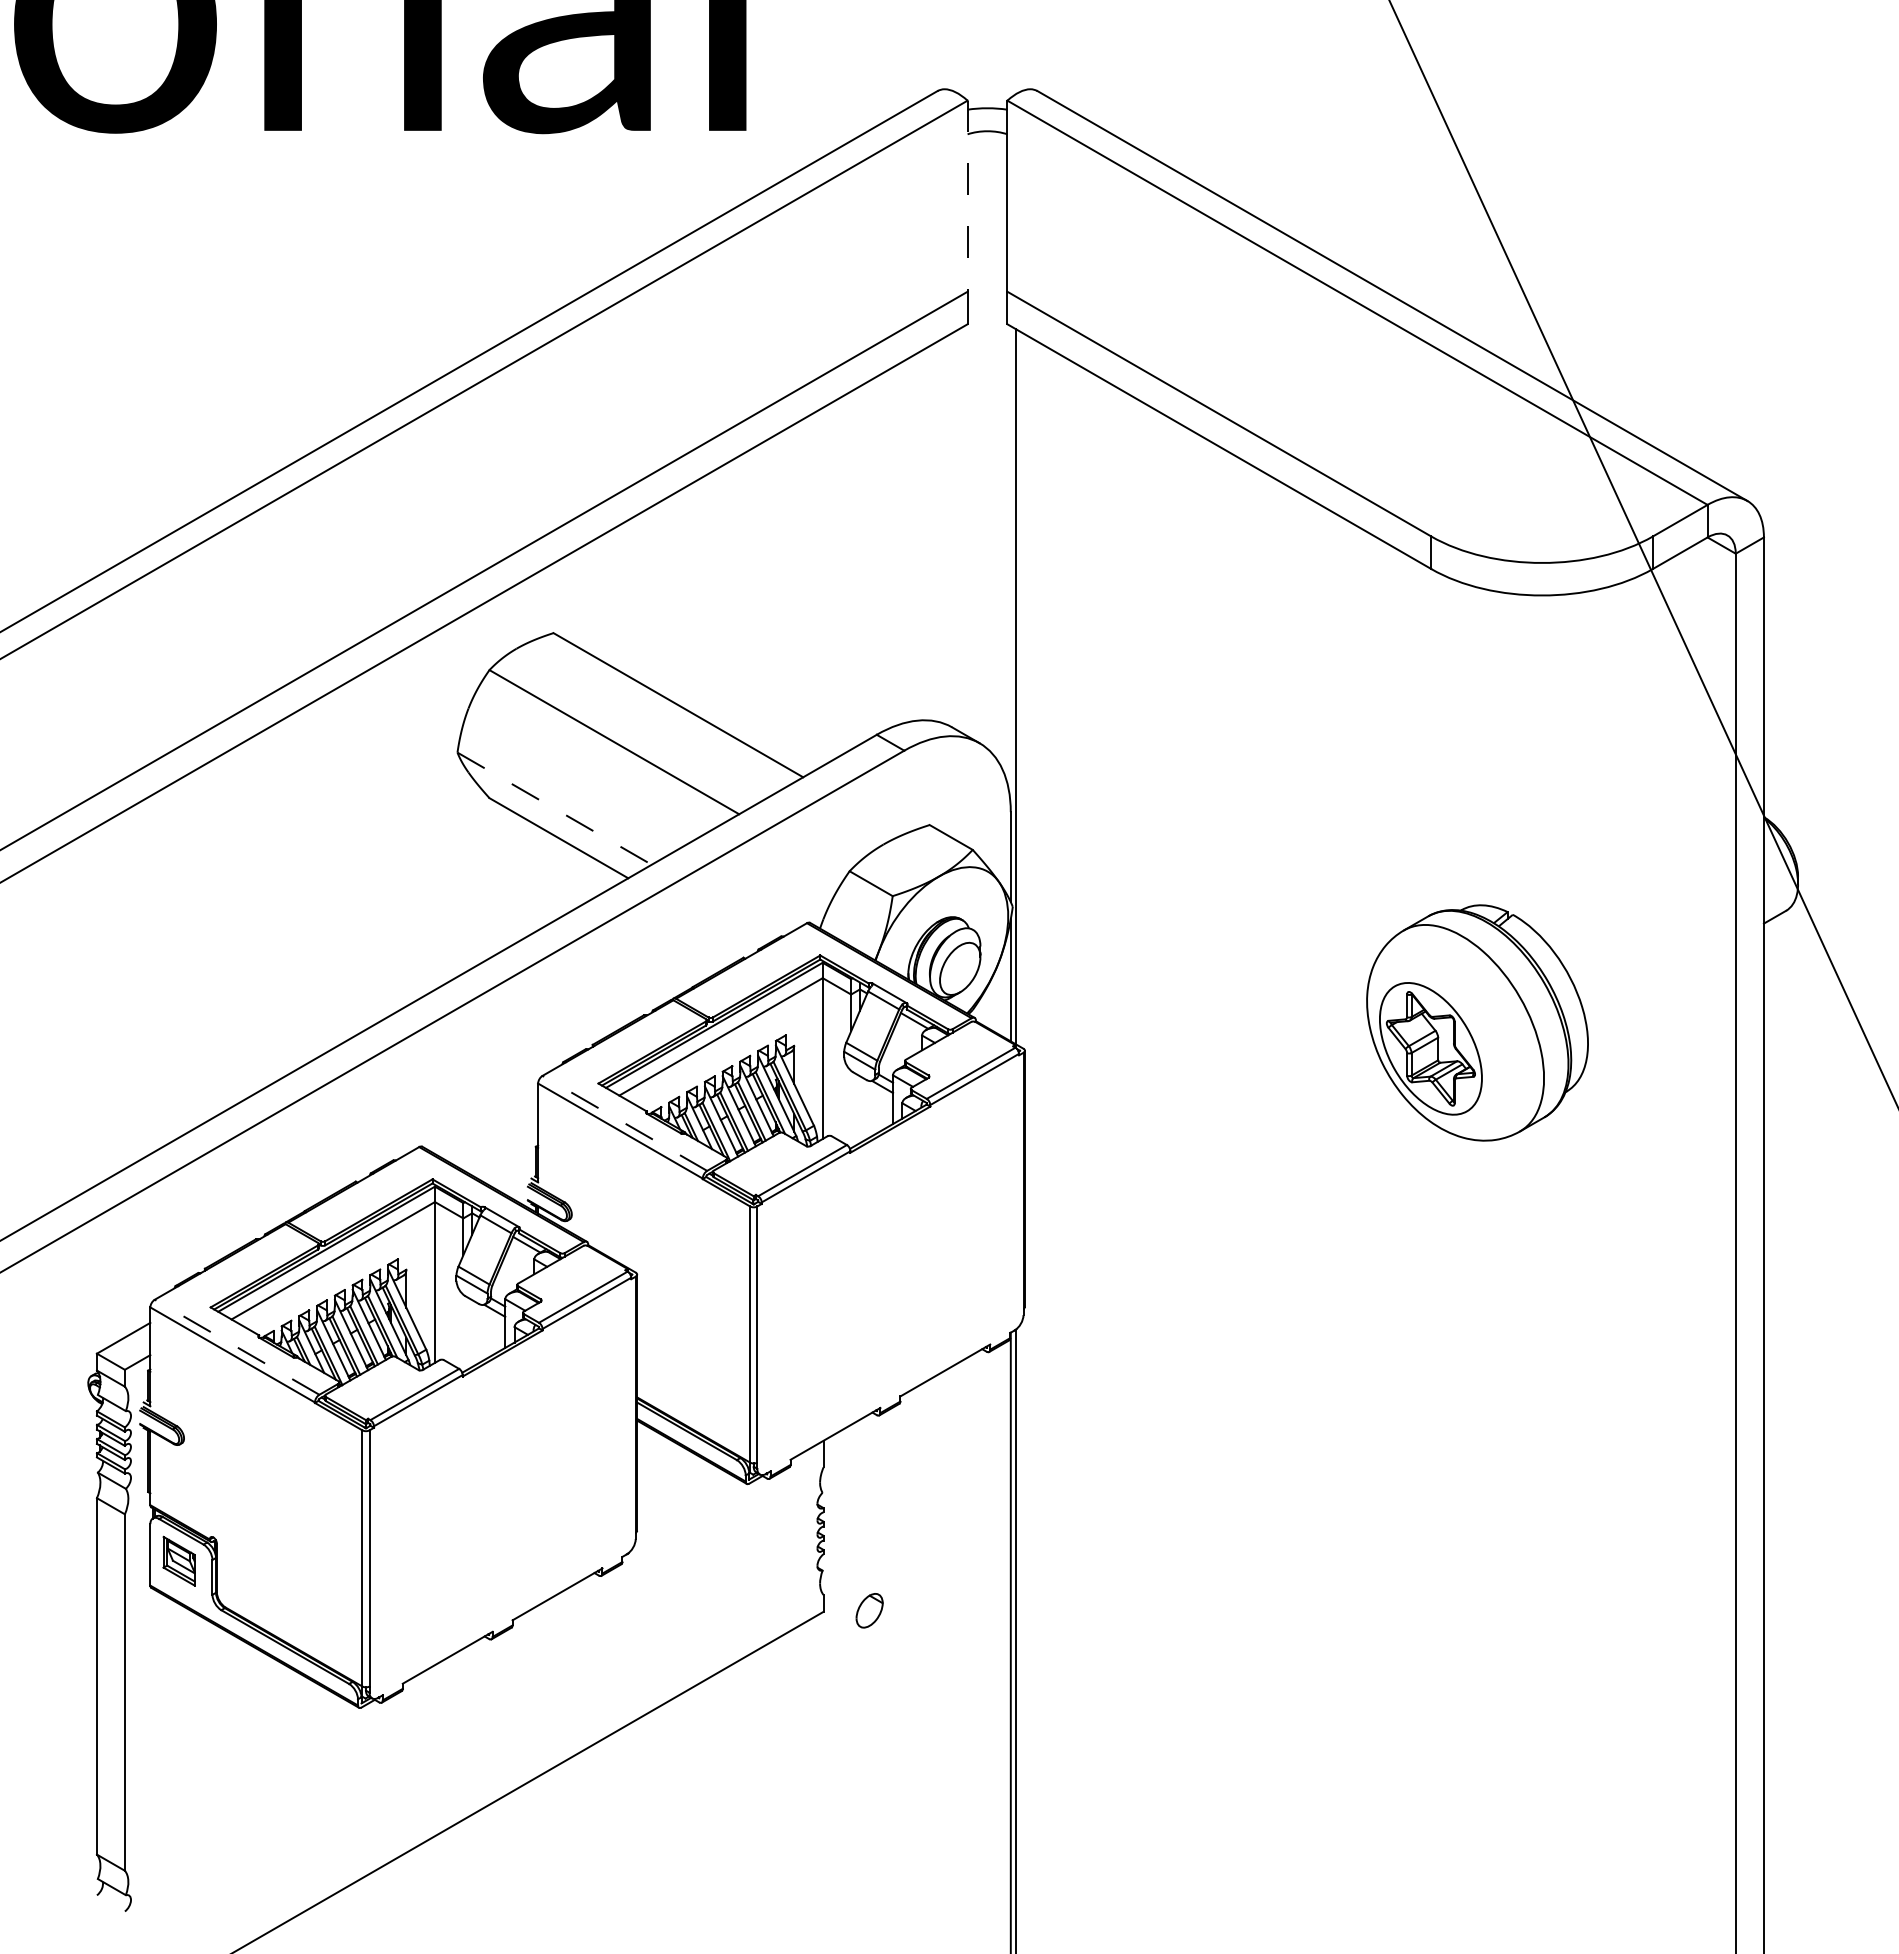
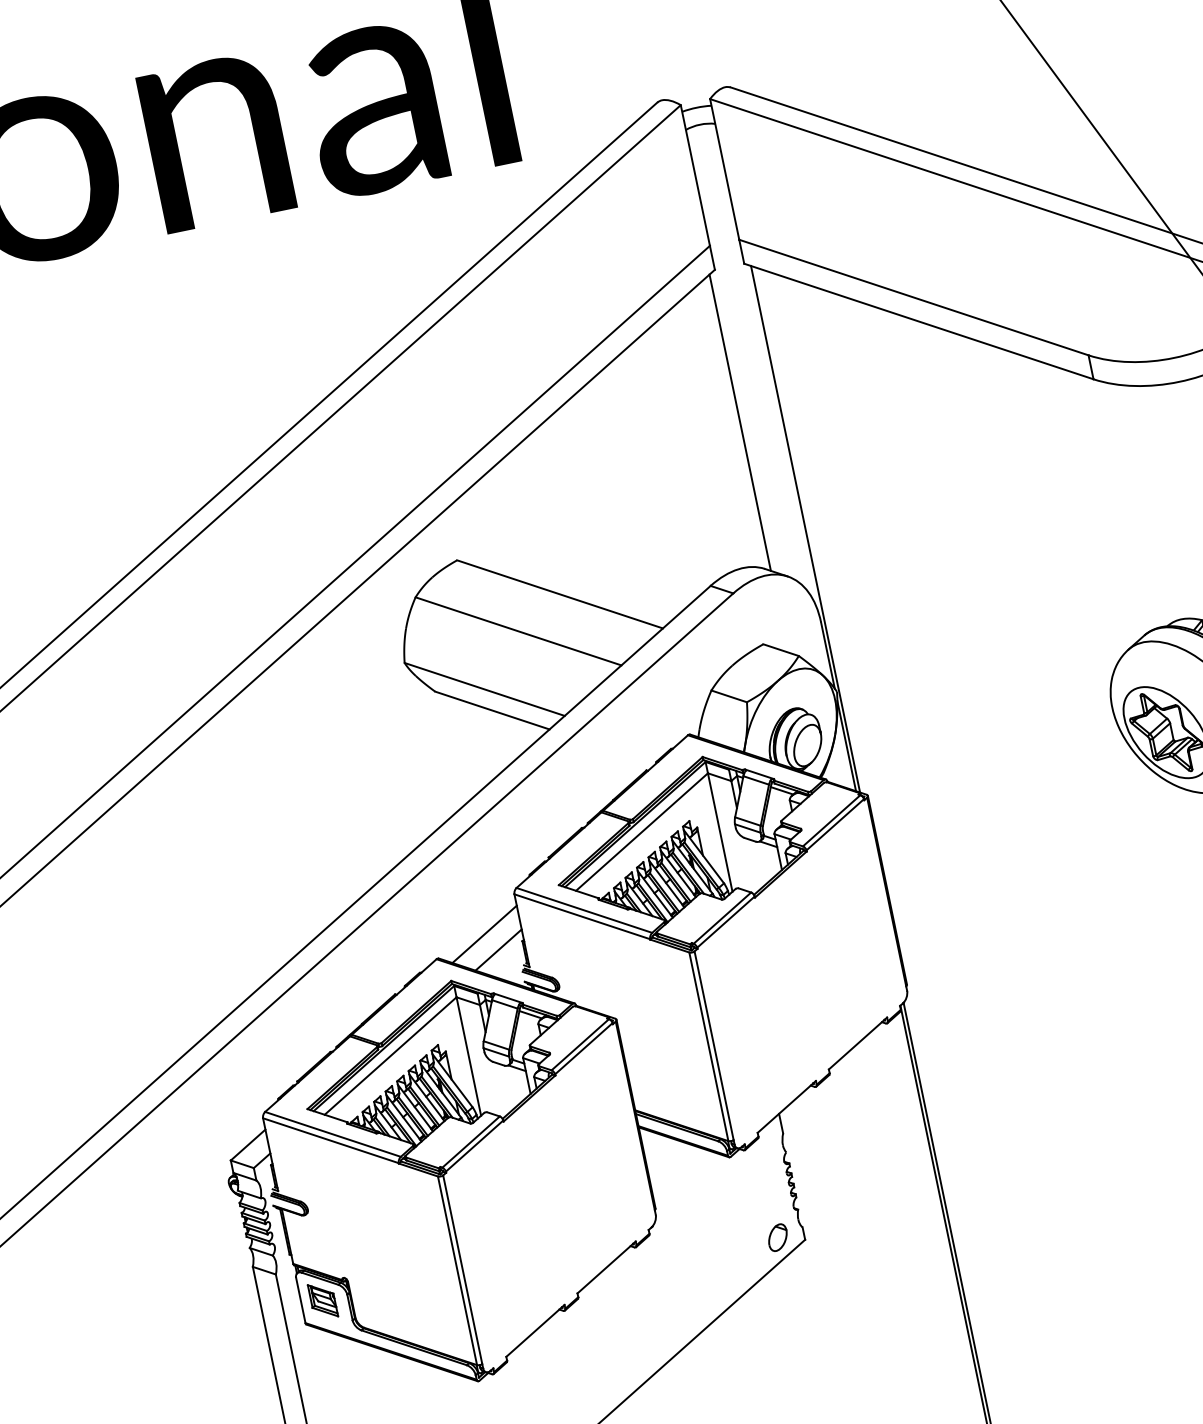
line: (967, 196) -> (695, 175), dashed -> solid
line: (959, 530) -> (740, 422), added
line: (555, 808) -> (485, 689), dashed -> solid
line: (624, 1123) -> (584, 910), dashed -> solid
line: (488, 1127) -> (484, 934), added
line: (502, 1151) -> (498, 949), added
line: (236, 1347) -> (332, 1134), dashed -> solid
part: (869, 1610) -> (777, 1237), moved

